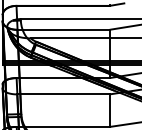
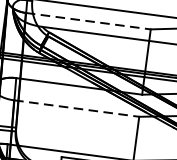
line: (63, 29) -> (88, 20), solid -> dashed
line: (63, 94) -> (76, 108), solid -> dashed

